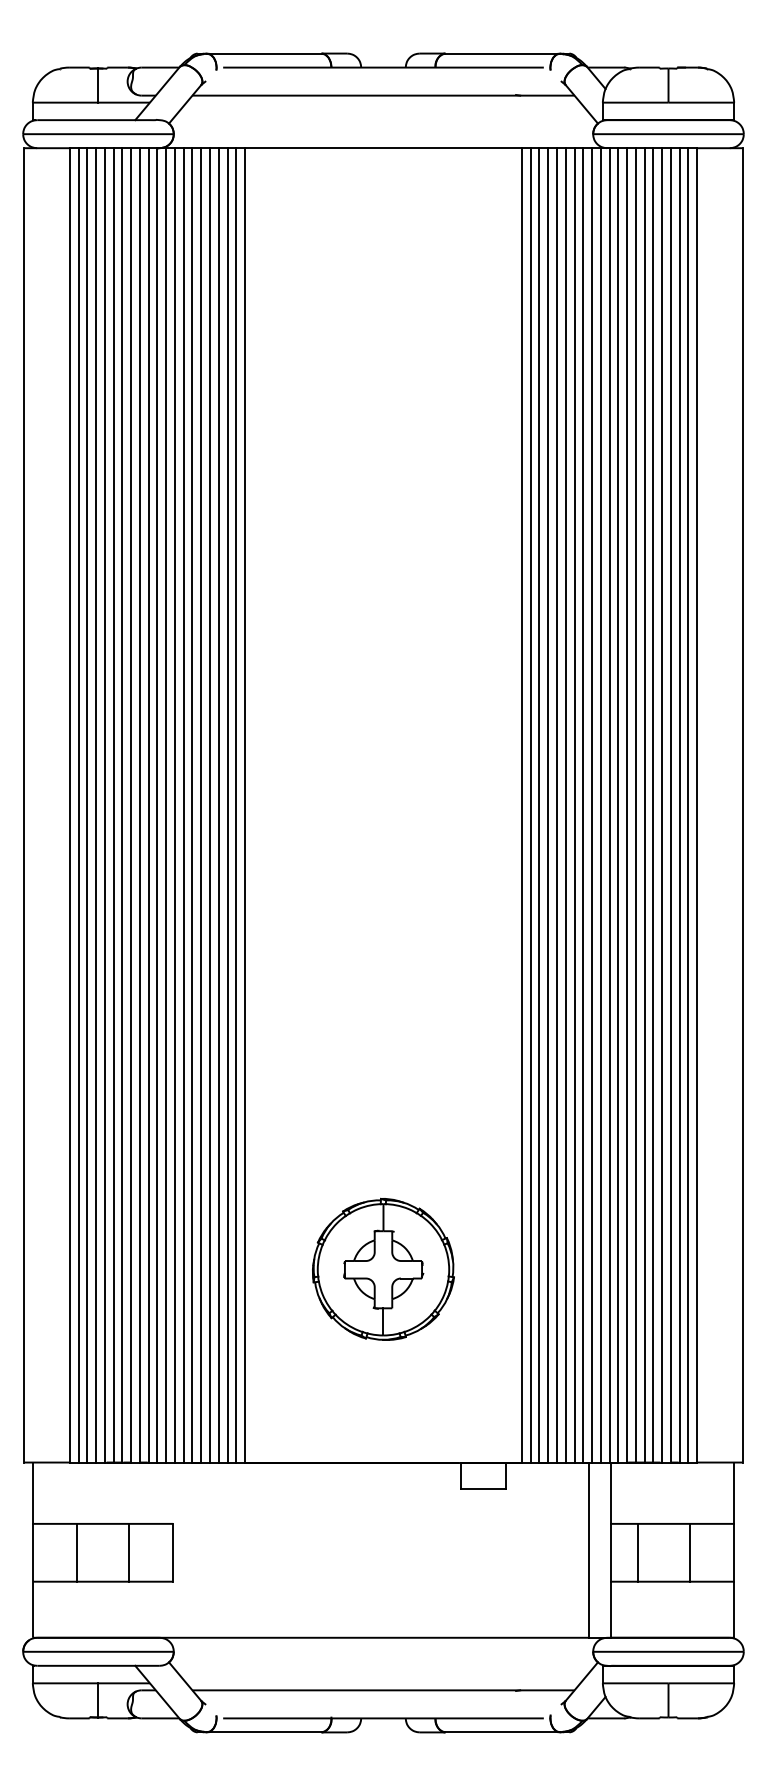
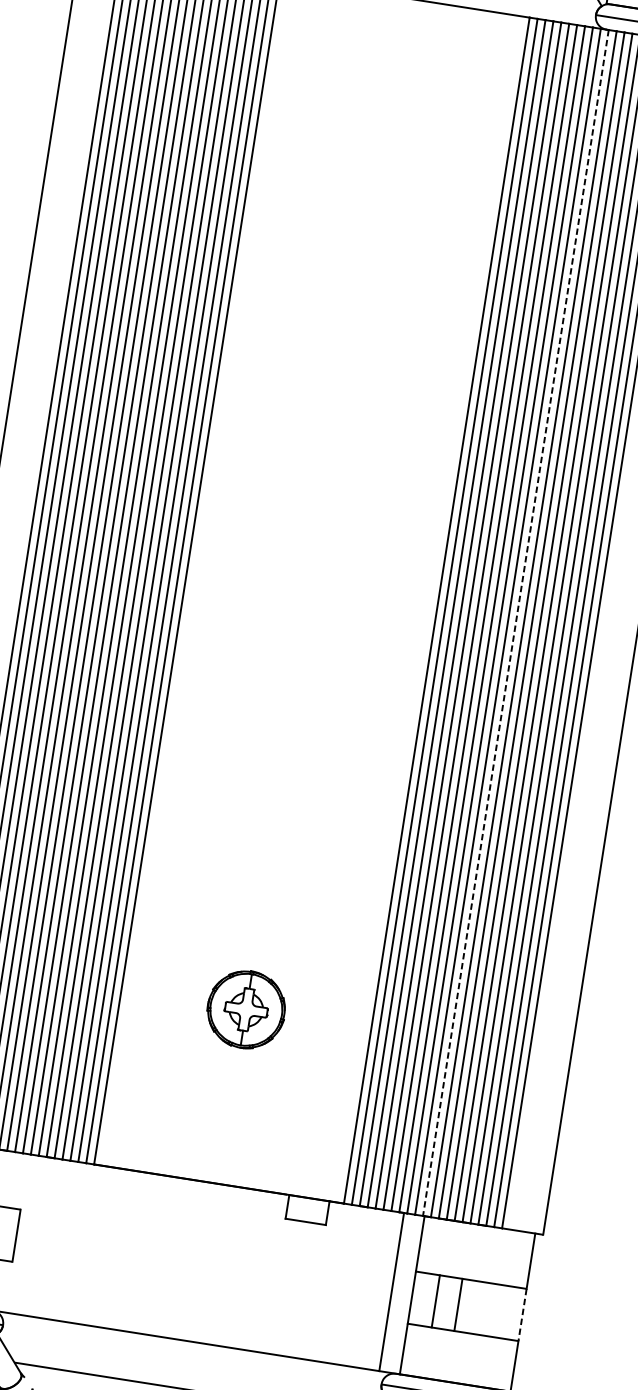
line: (609, 805) -> (515, 623), solid -> dashed
part: (383, 1268) -> (246, 1008), size x0.6
line: (689, 1552) -> (458, 1304), moved
line: (733, 1552) -> (522, 1314), solid -> dashed

